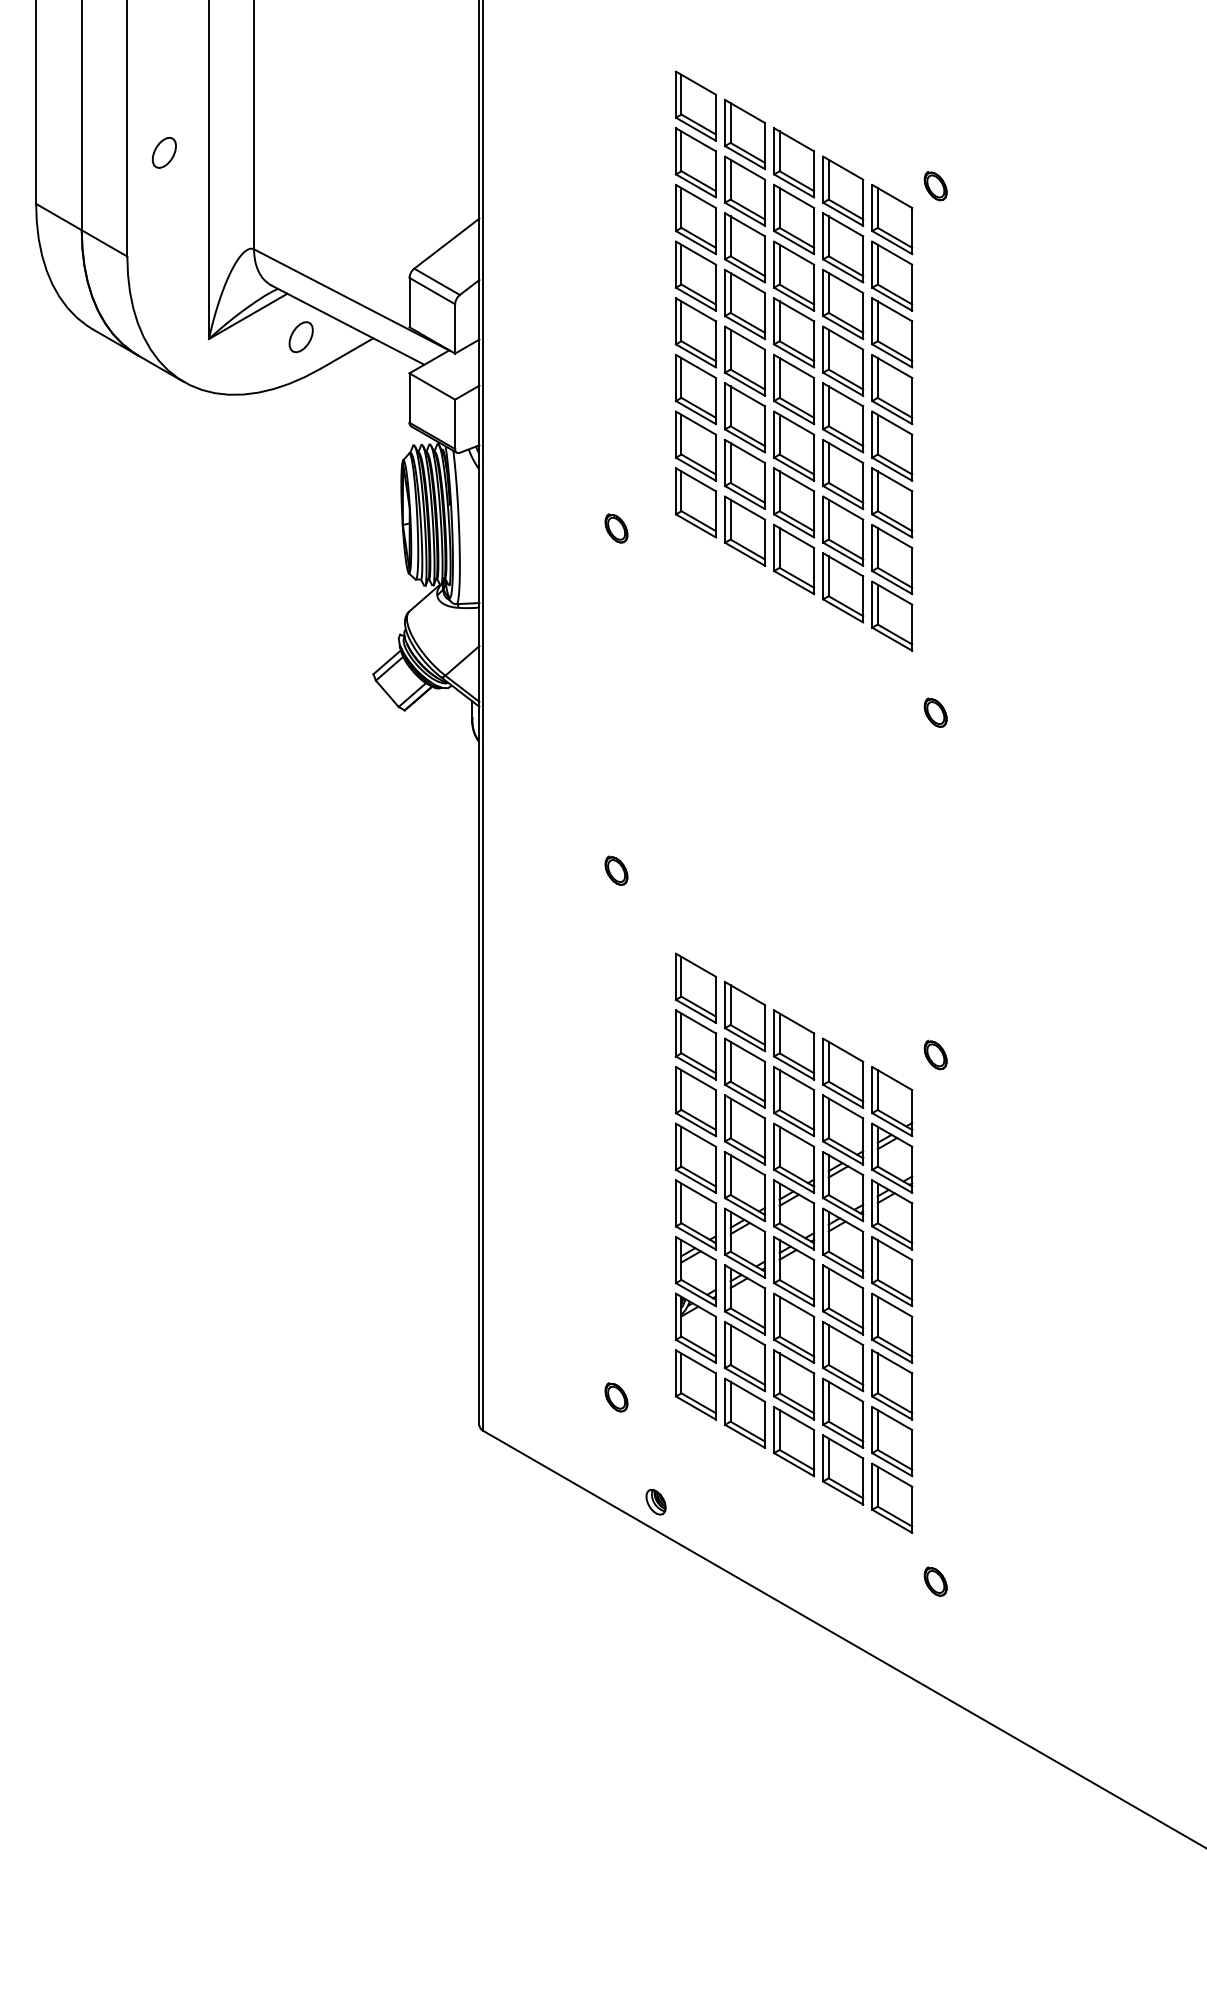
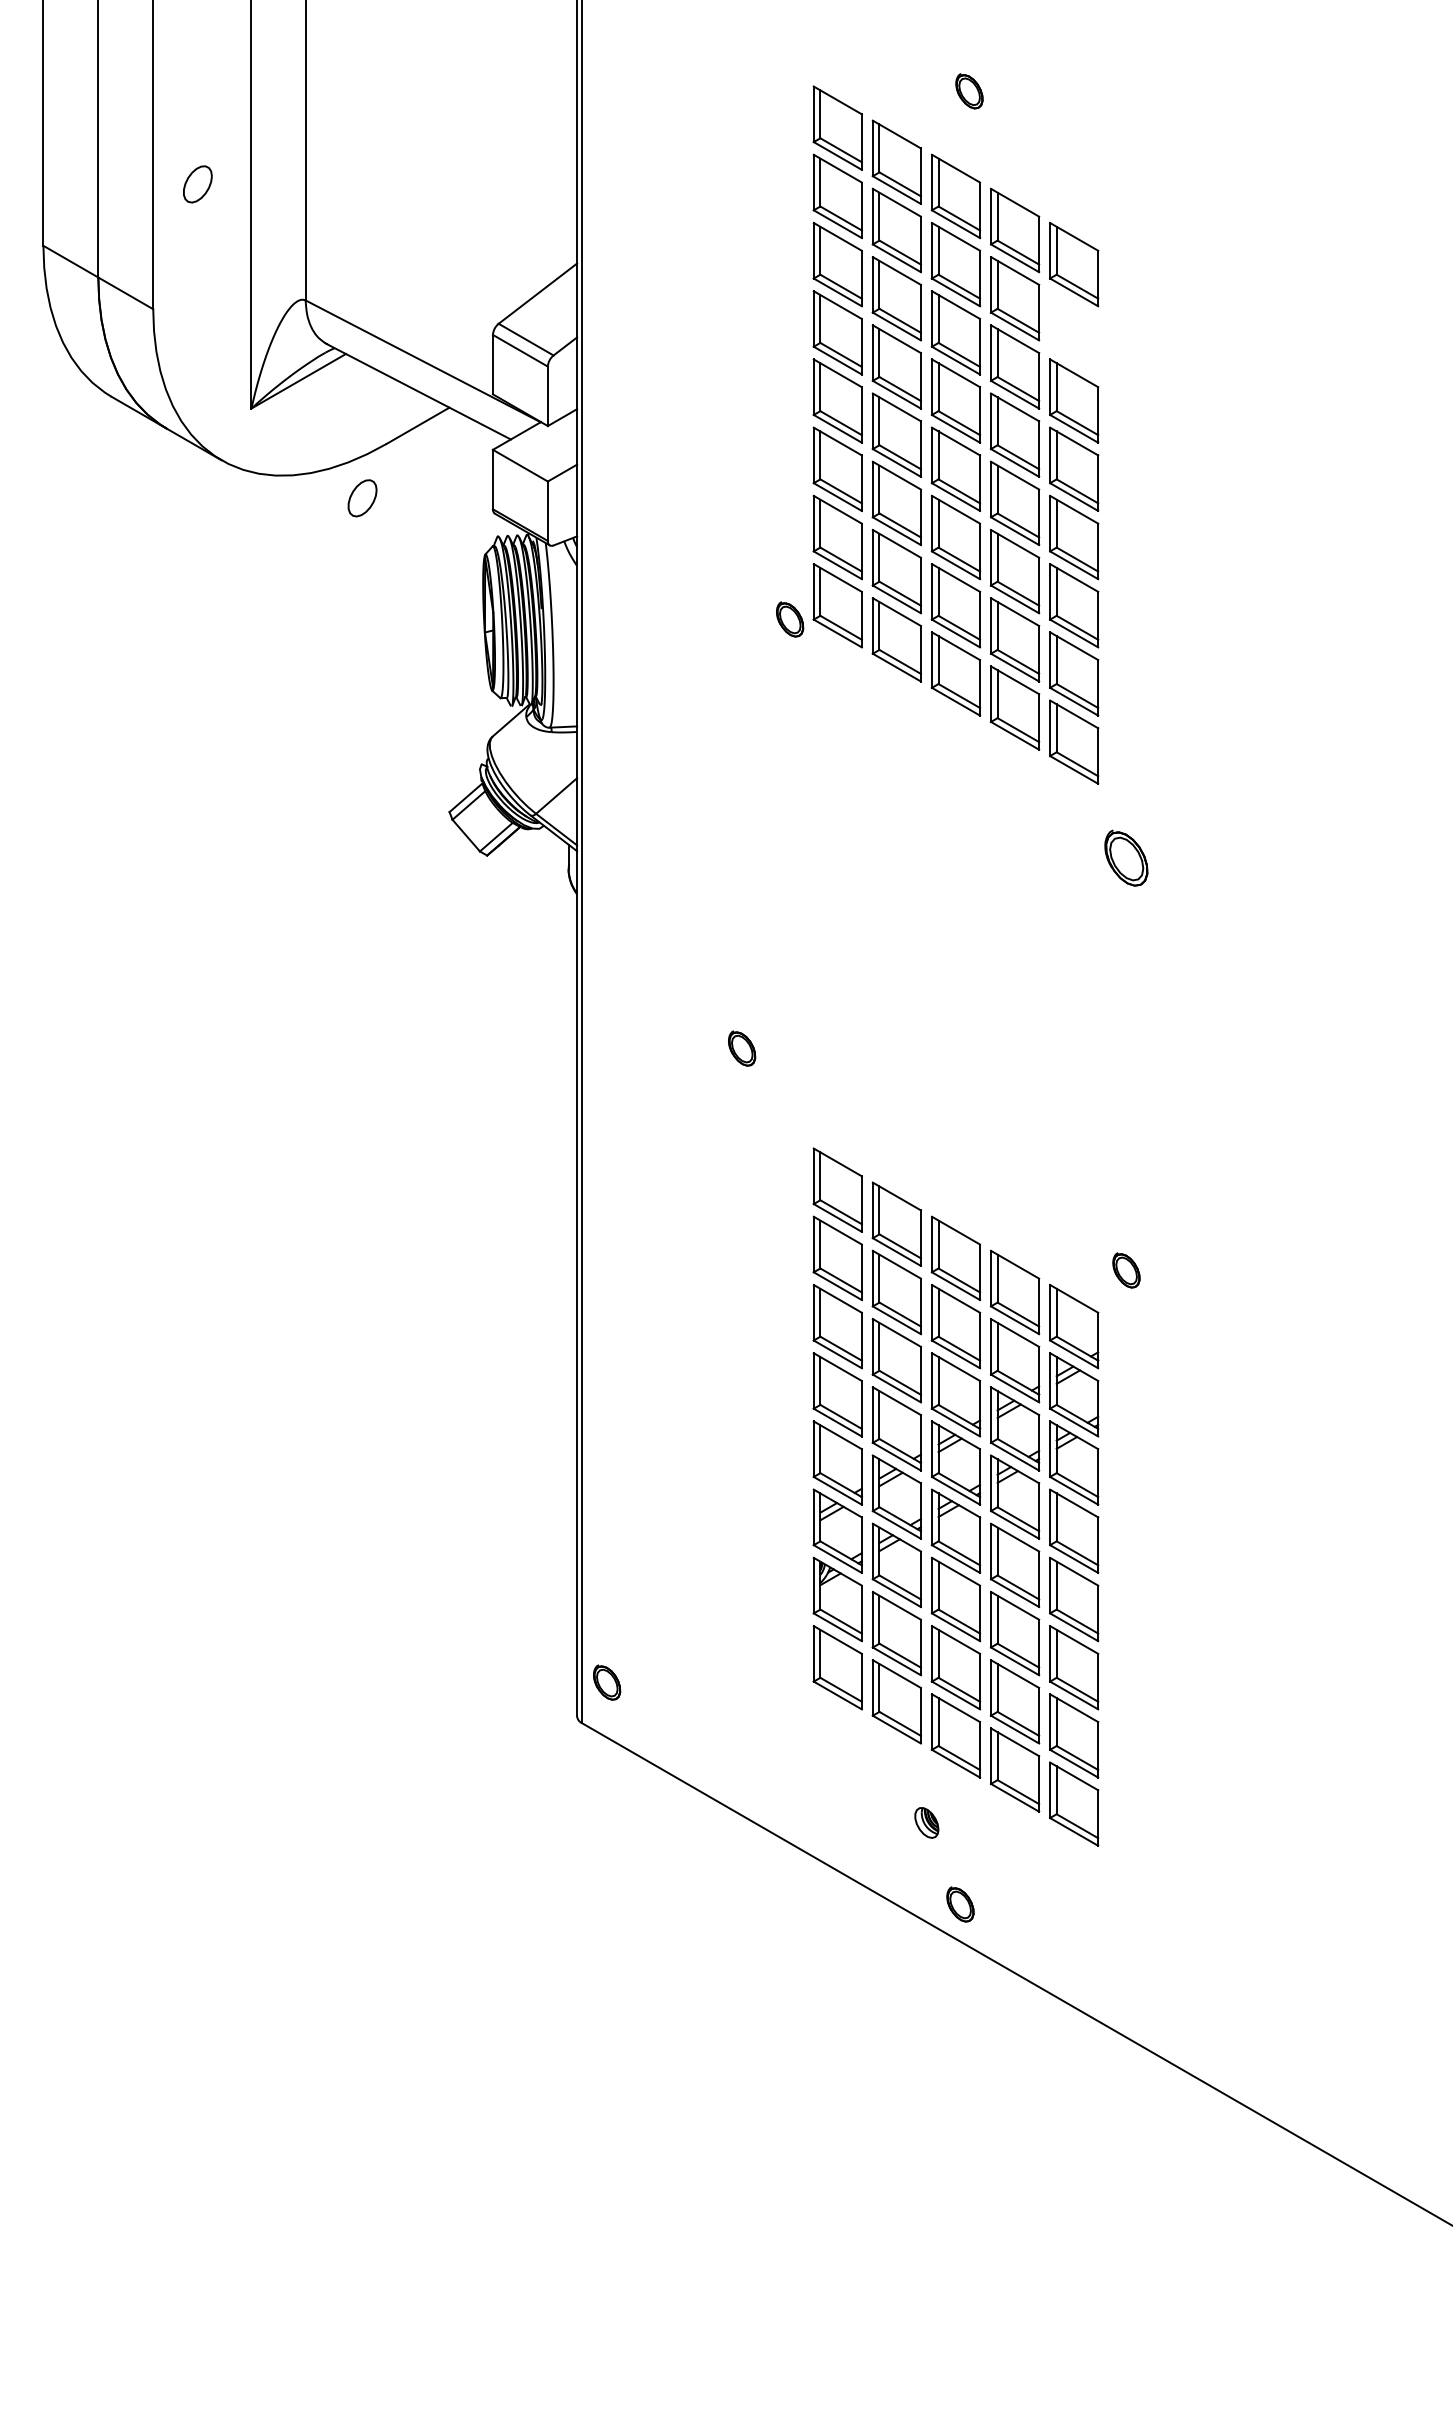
part: (935, 186) -> (969, 91), moved
part: (892, 275) -> (1074, 332), removed
part: (301, 337) -> (362, 498), moved
part: (616, 528) -> (790, 619), moved
part: (935, 712) -> (1126, 858), size x1.6
part: (616, 1397) -> (607, 1682), moved
part: (655, 1501) -> (926, 1822), moved
part: (935, 1581) -> (960, 1904), moved

